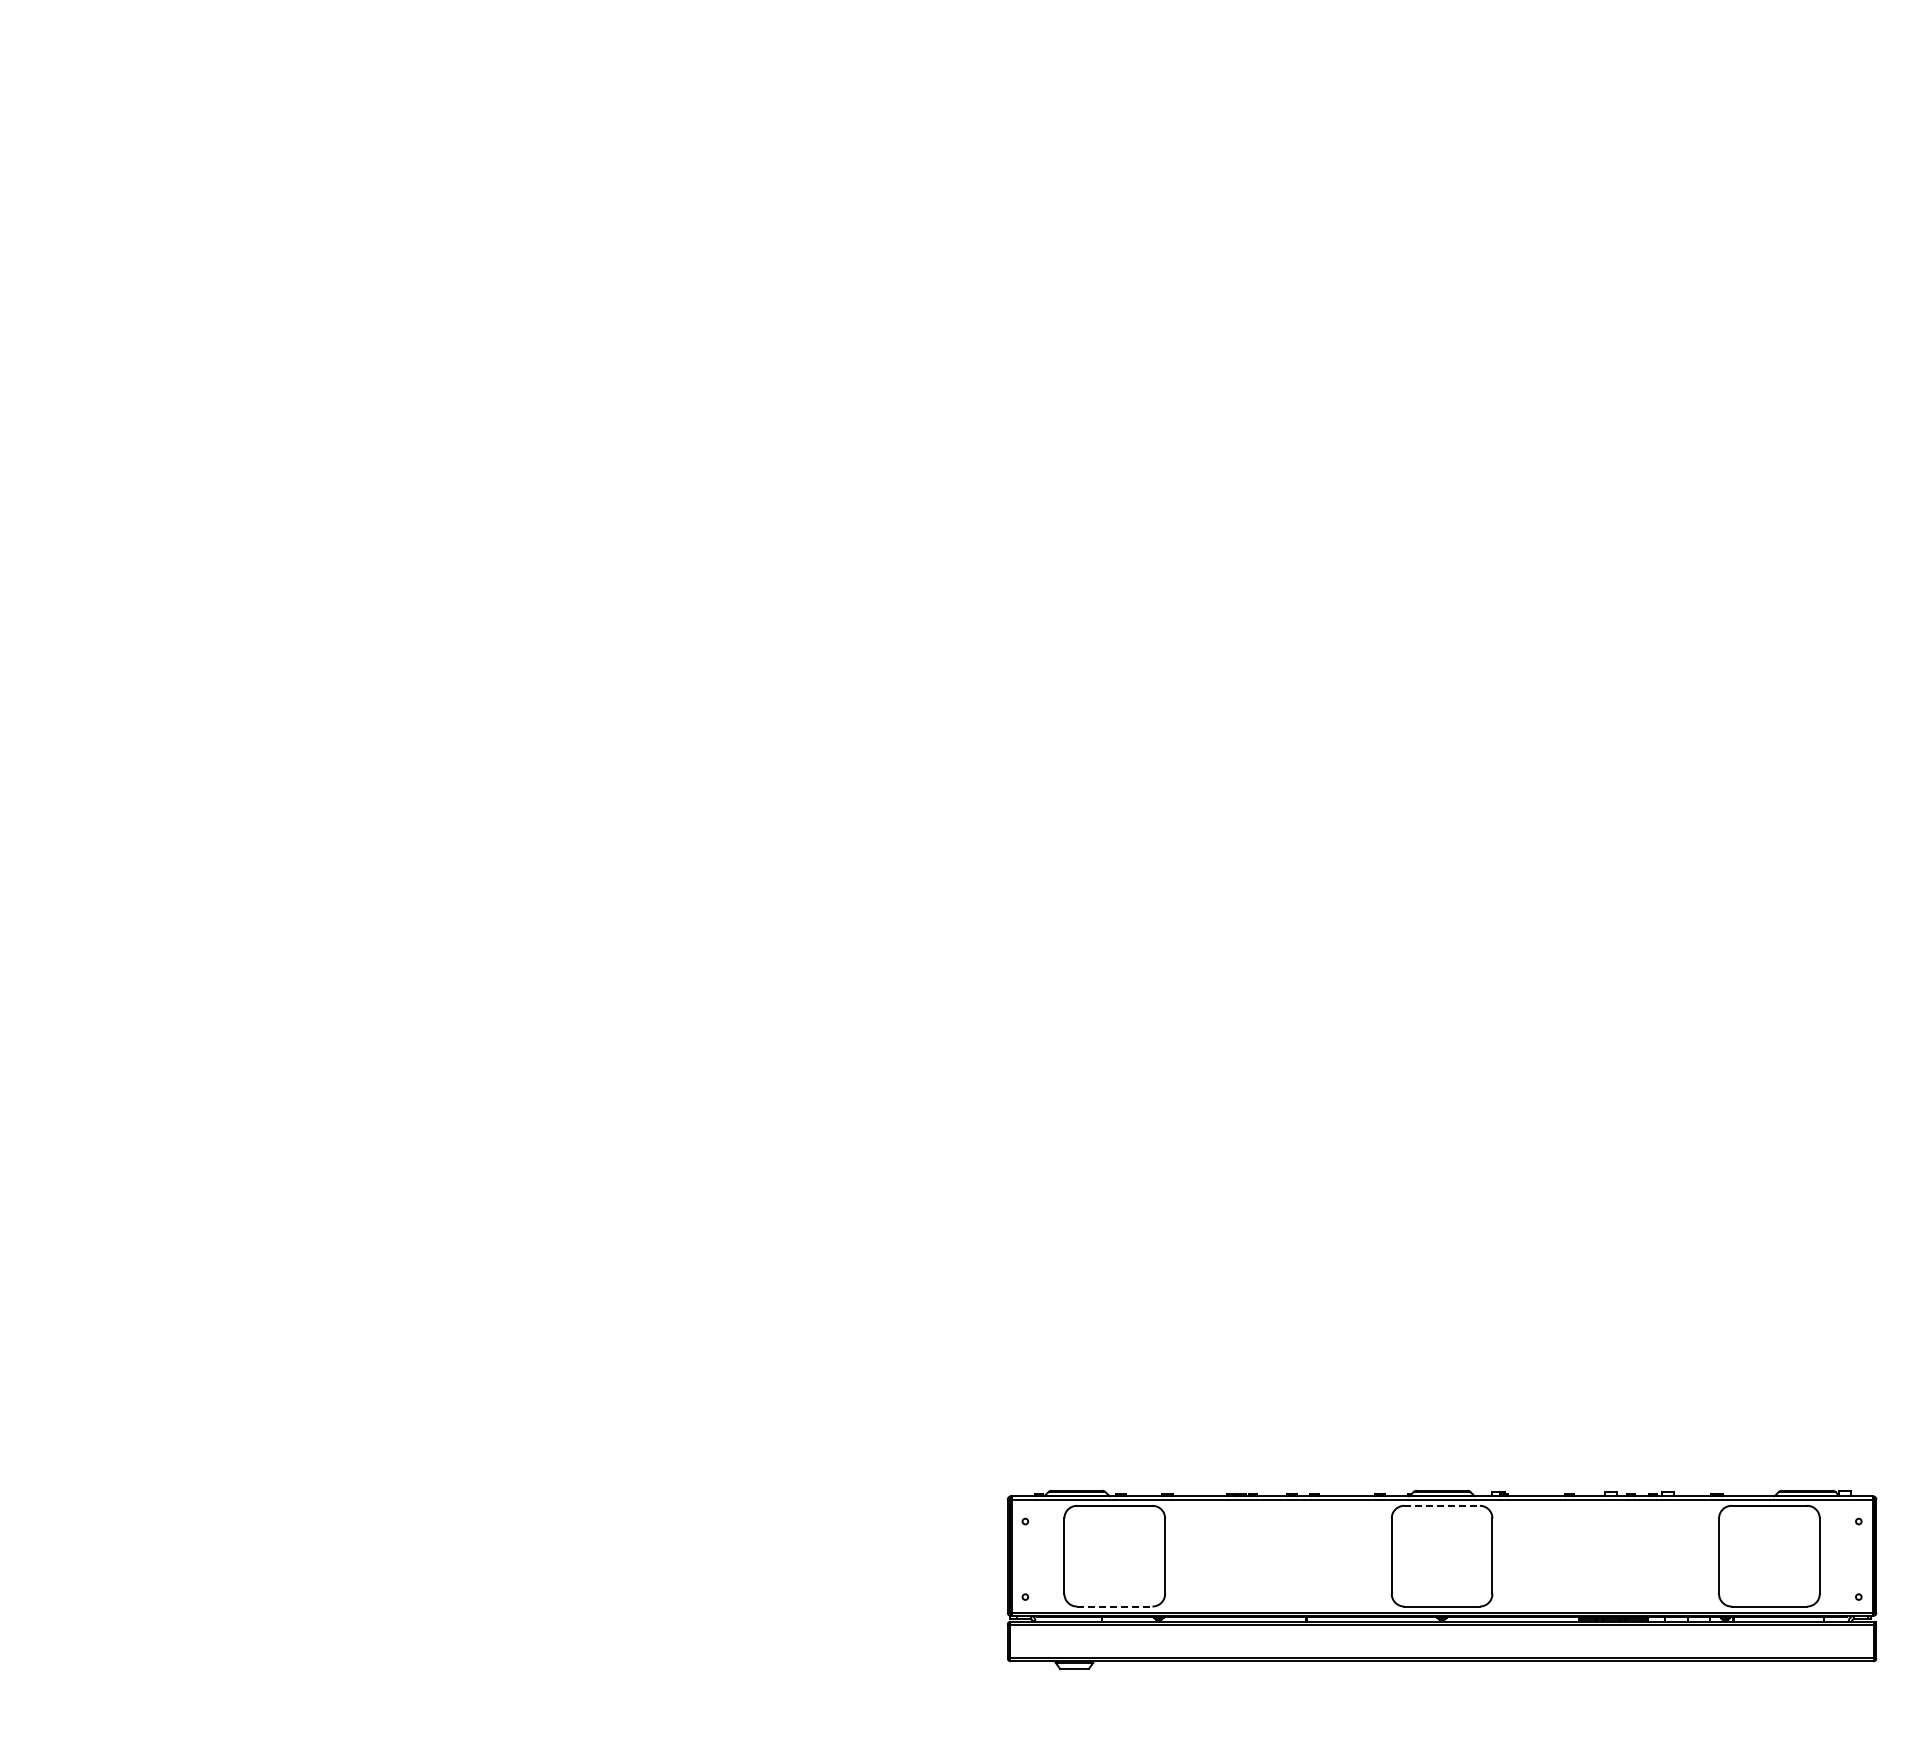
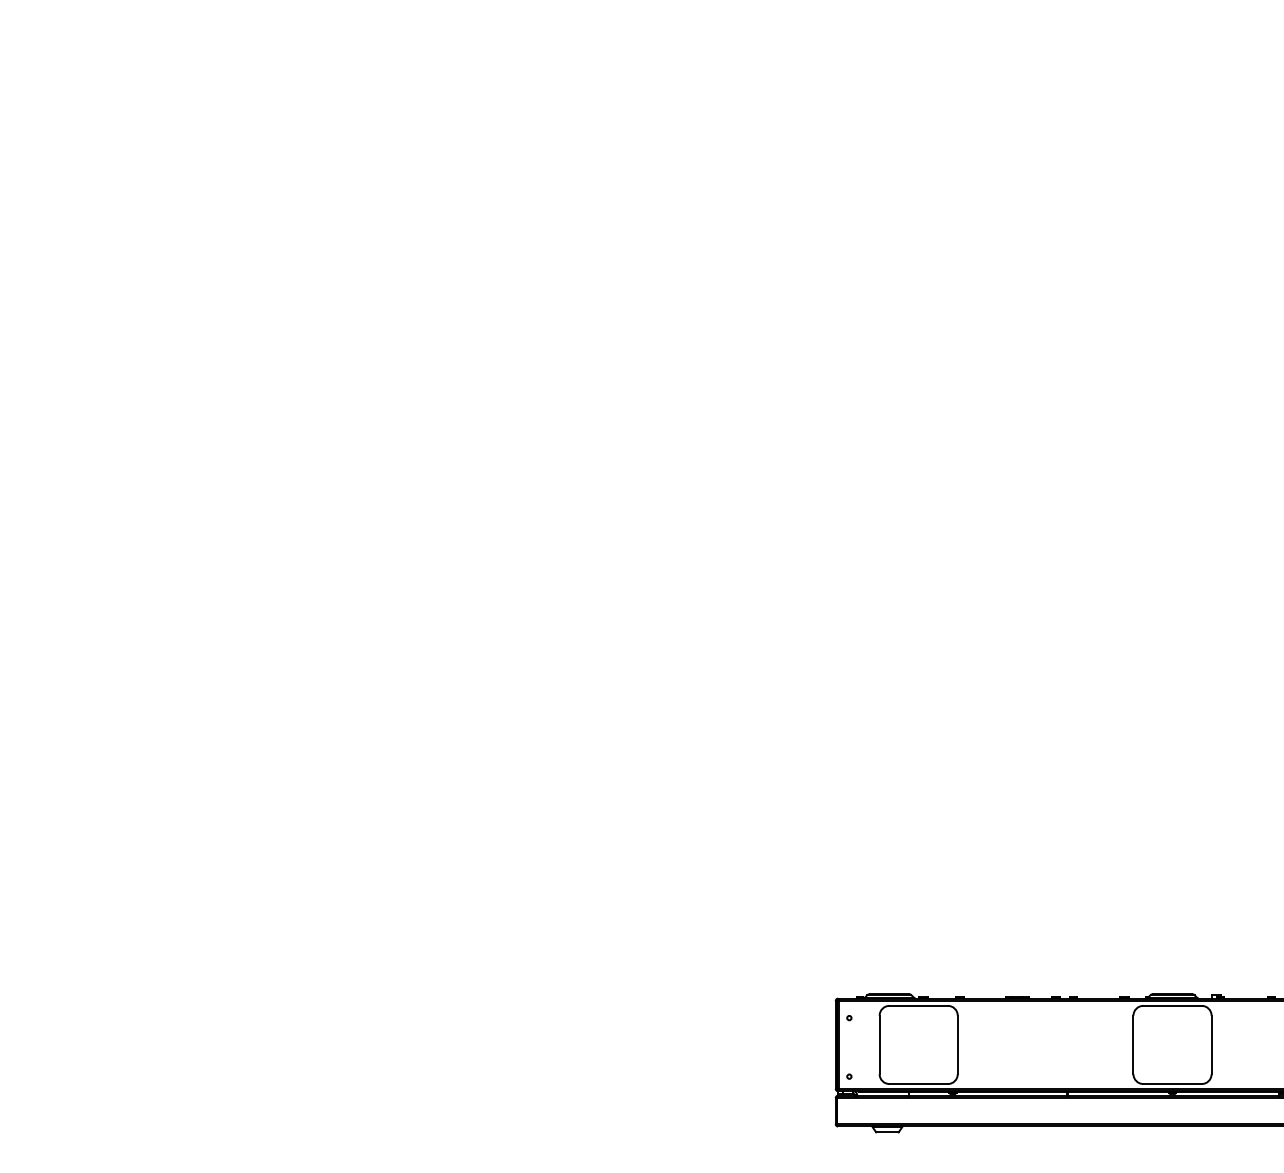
line: (1442, 1505) -> (1172, 1005), dashed -> solid
line: (1114, 1606) -> (918, 1083), dashed -> solid

